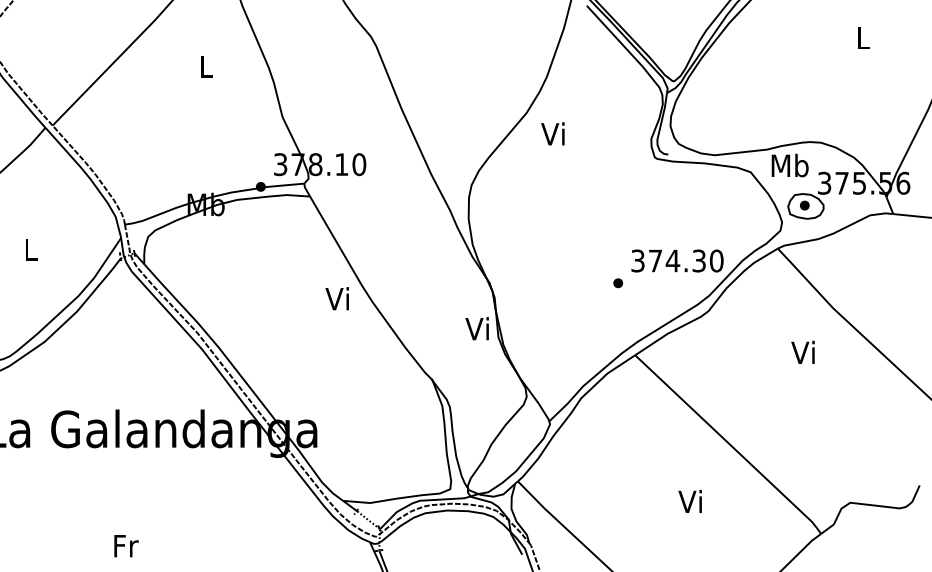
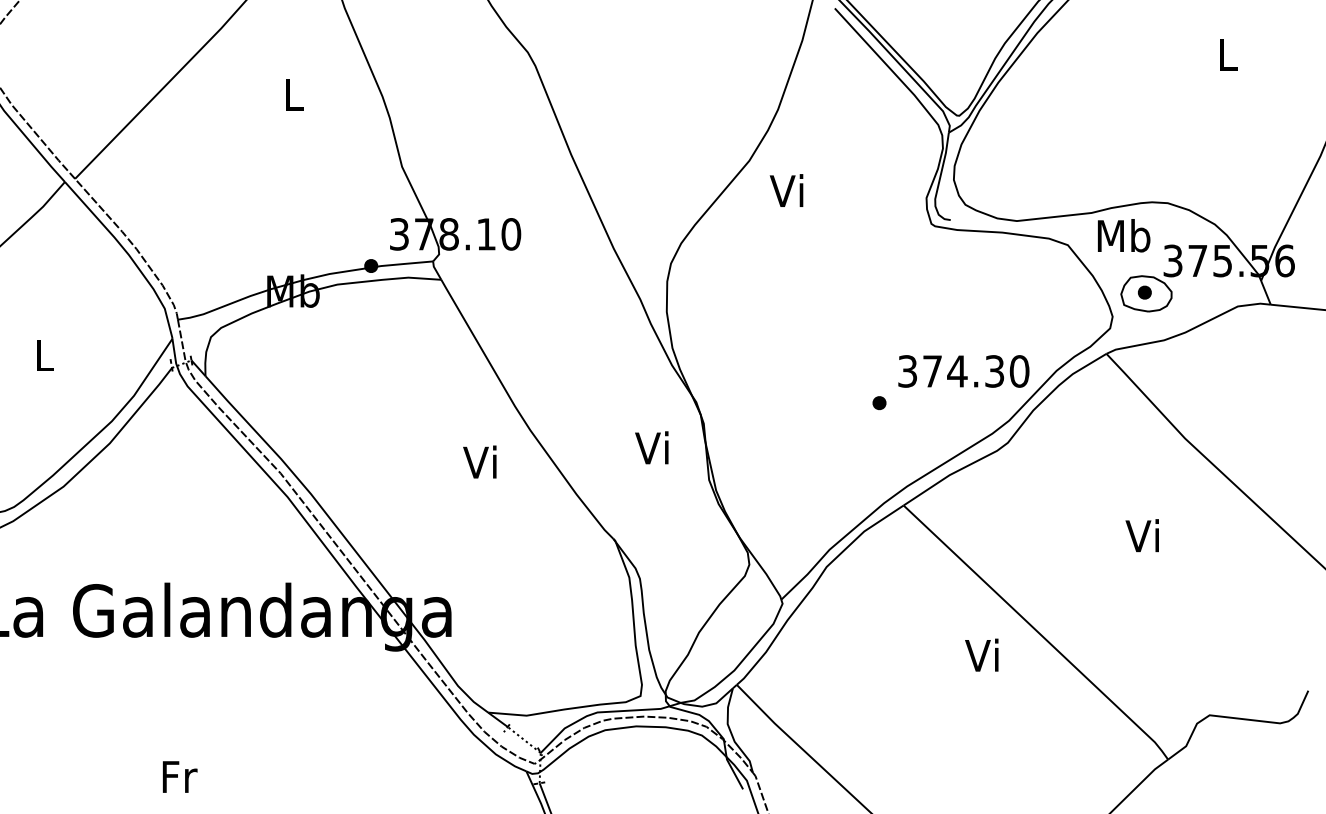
text: (336, 298) -> (478, 461), moved
text: (476, 328) -> (650, 447), moved
text: (802, 351) -> (1141, 534), moved
text: (689, 500) -> (980, 653), moved

